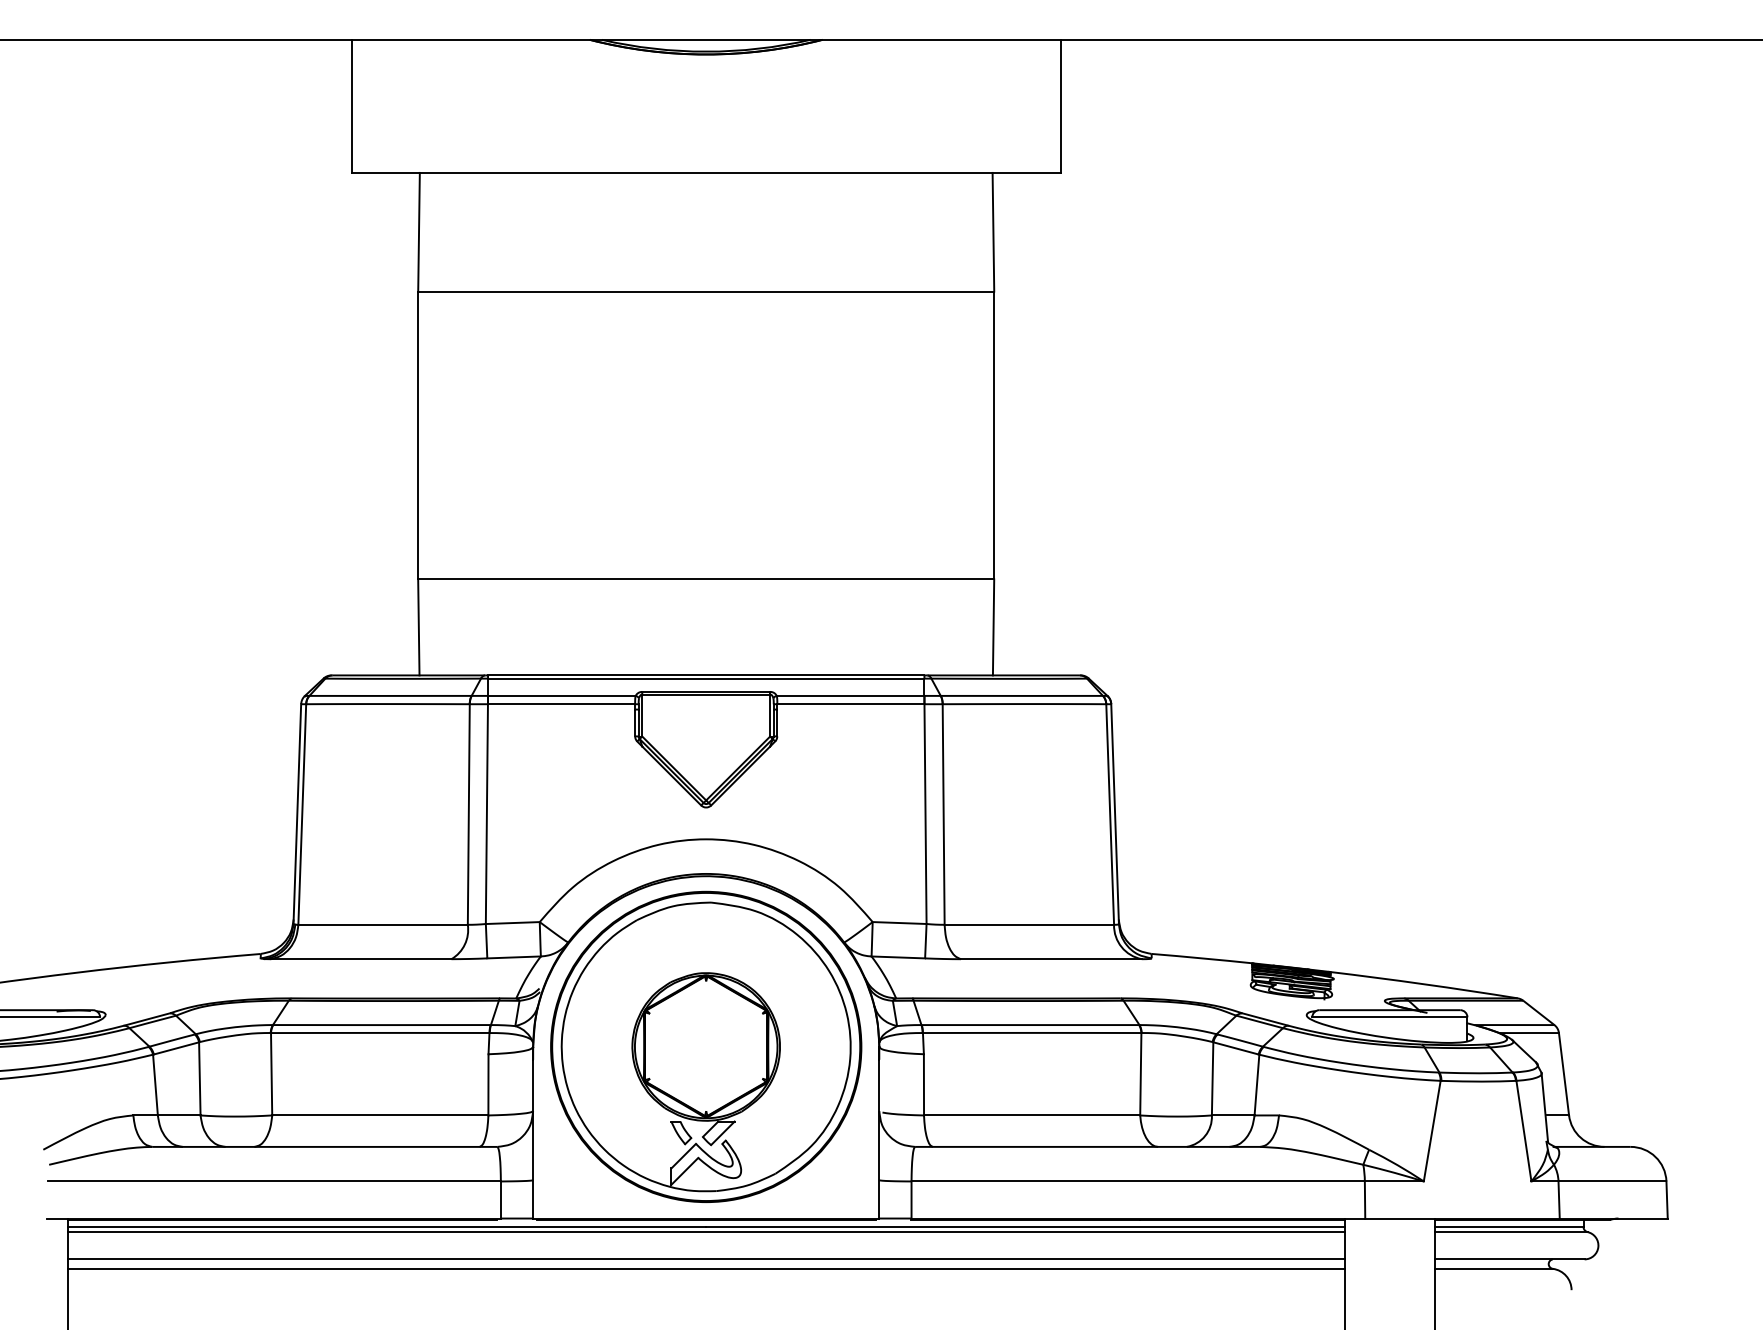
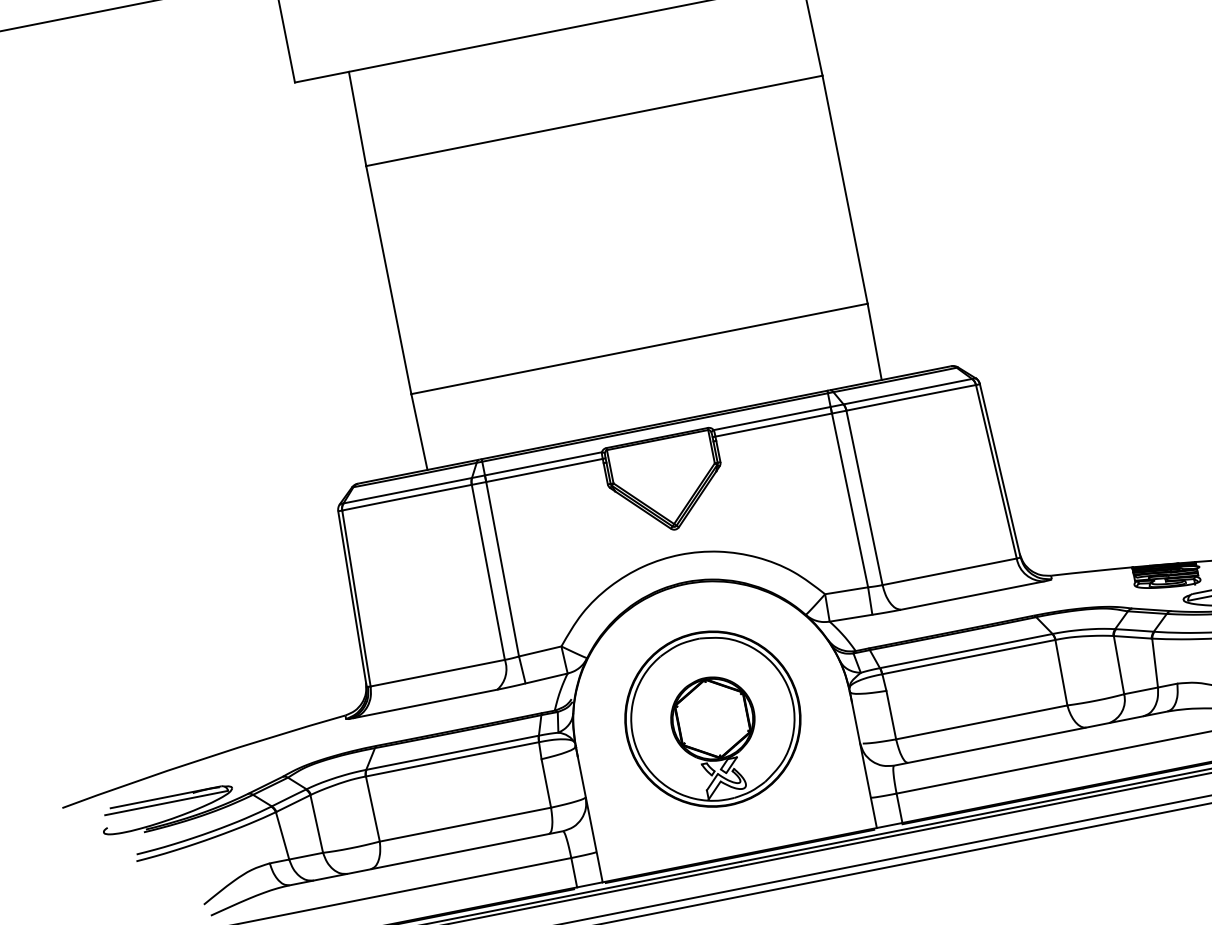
part: (706, 1046) -> (713, 718), size x0.7

